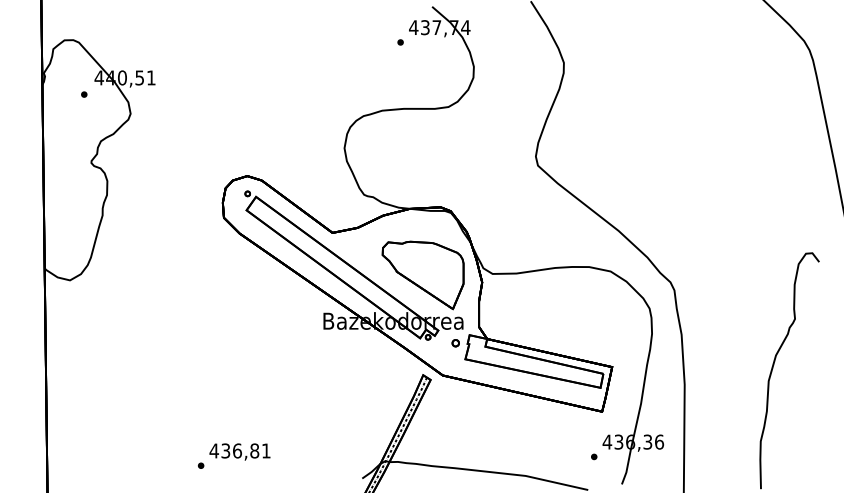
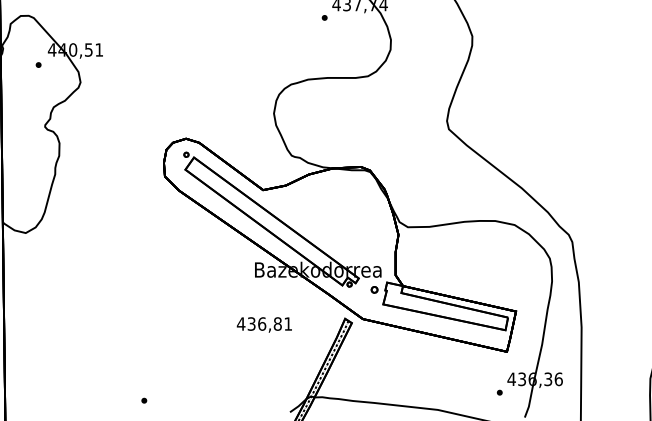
part: (422, 275) -> (344, 228), removed
text: (239, 451) -> (264, 324), moved

